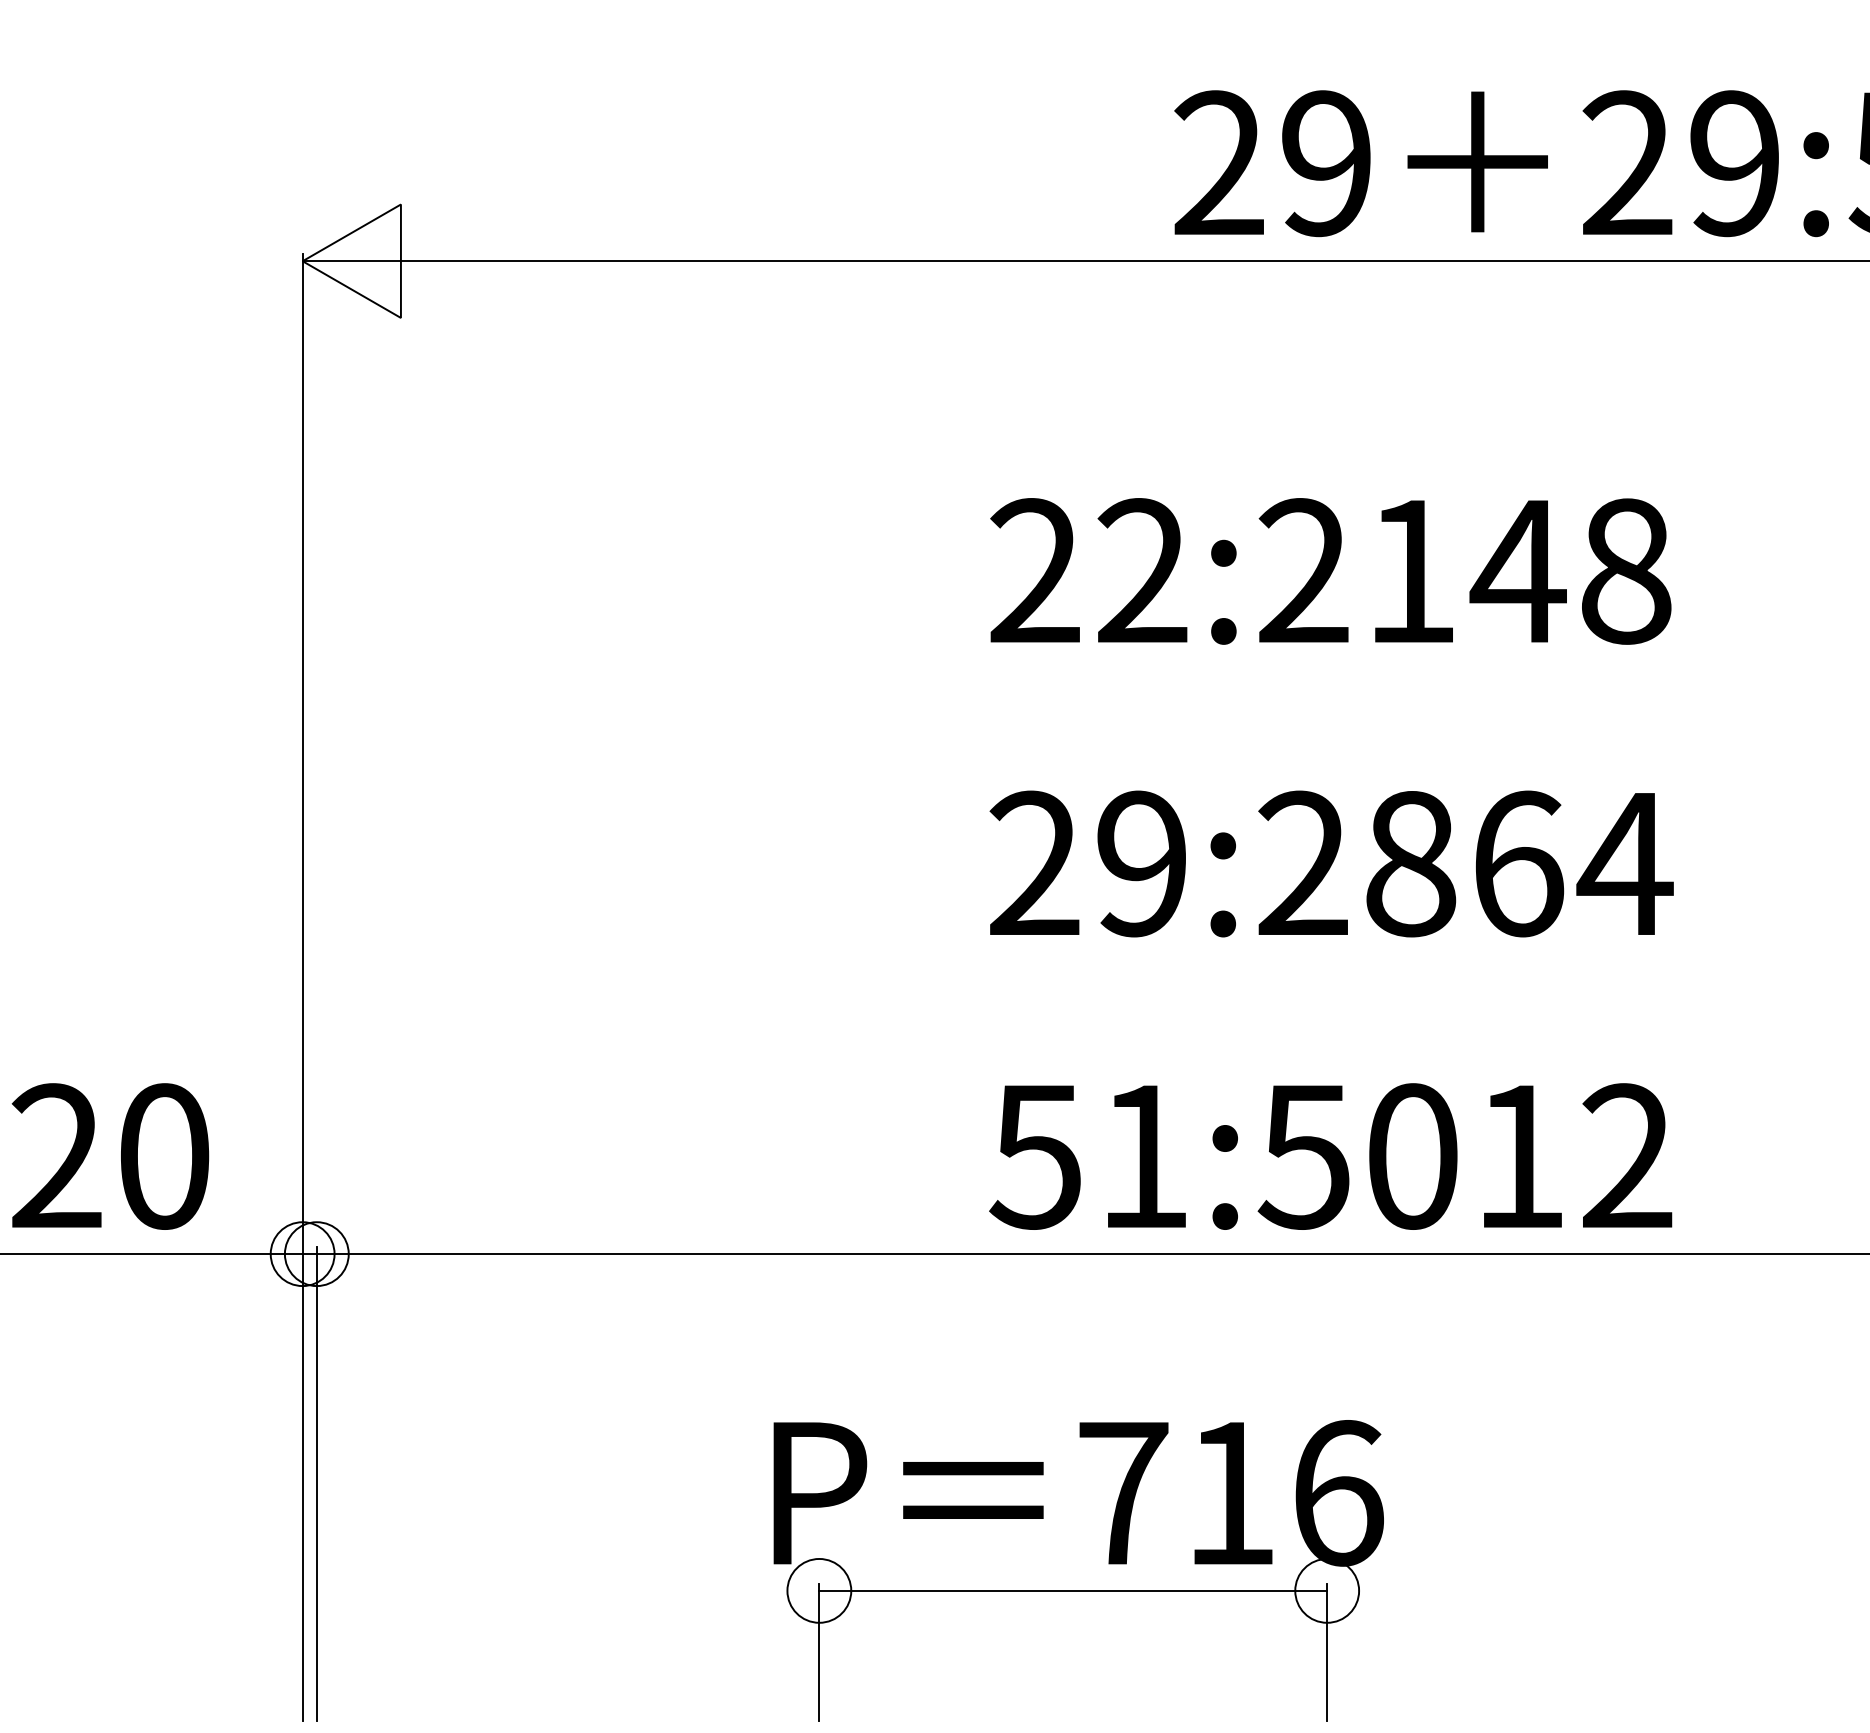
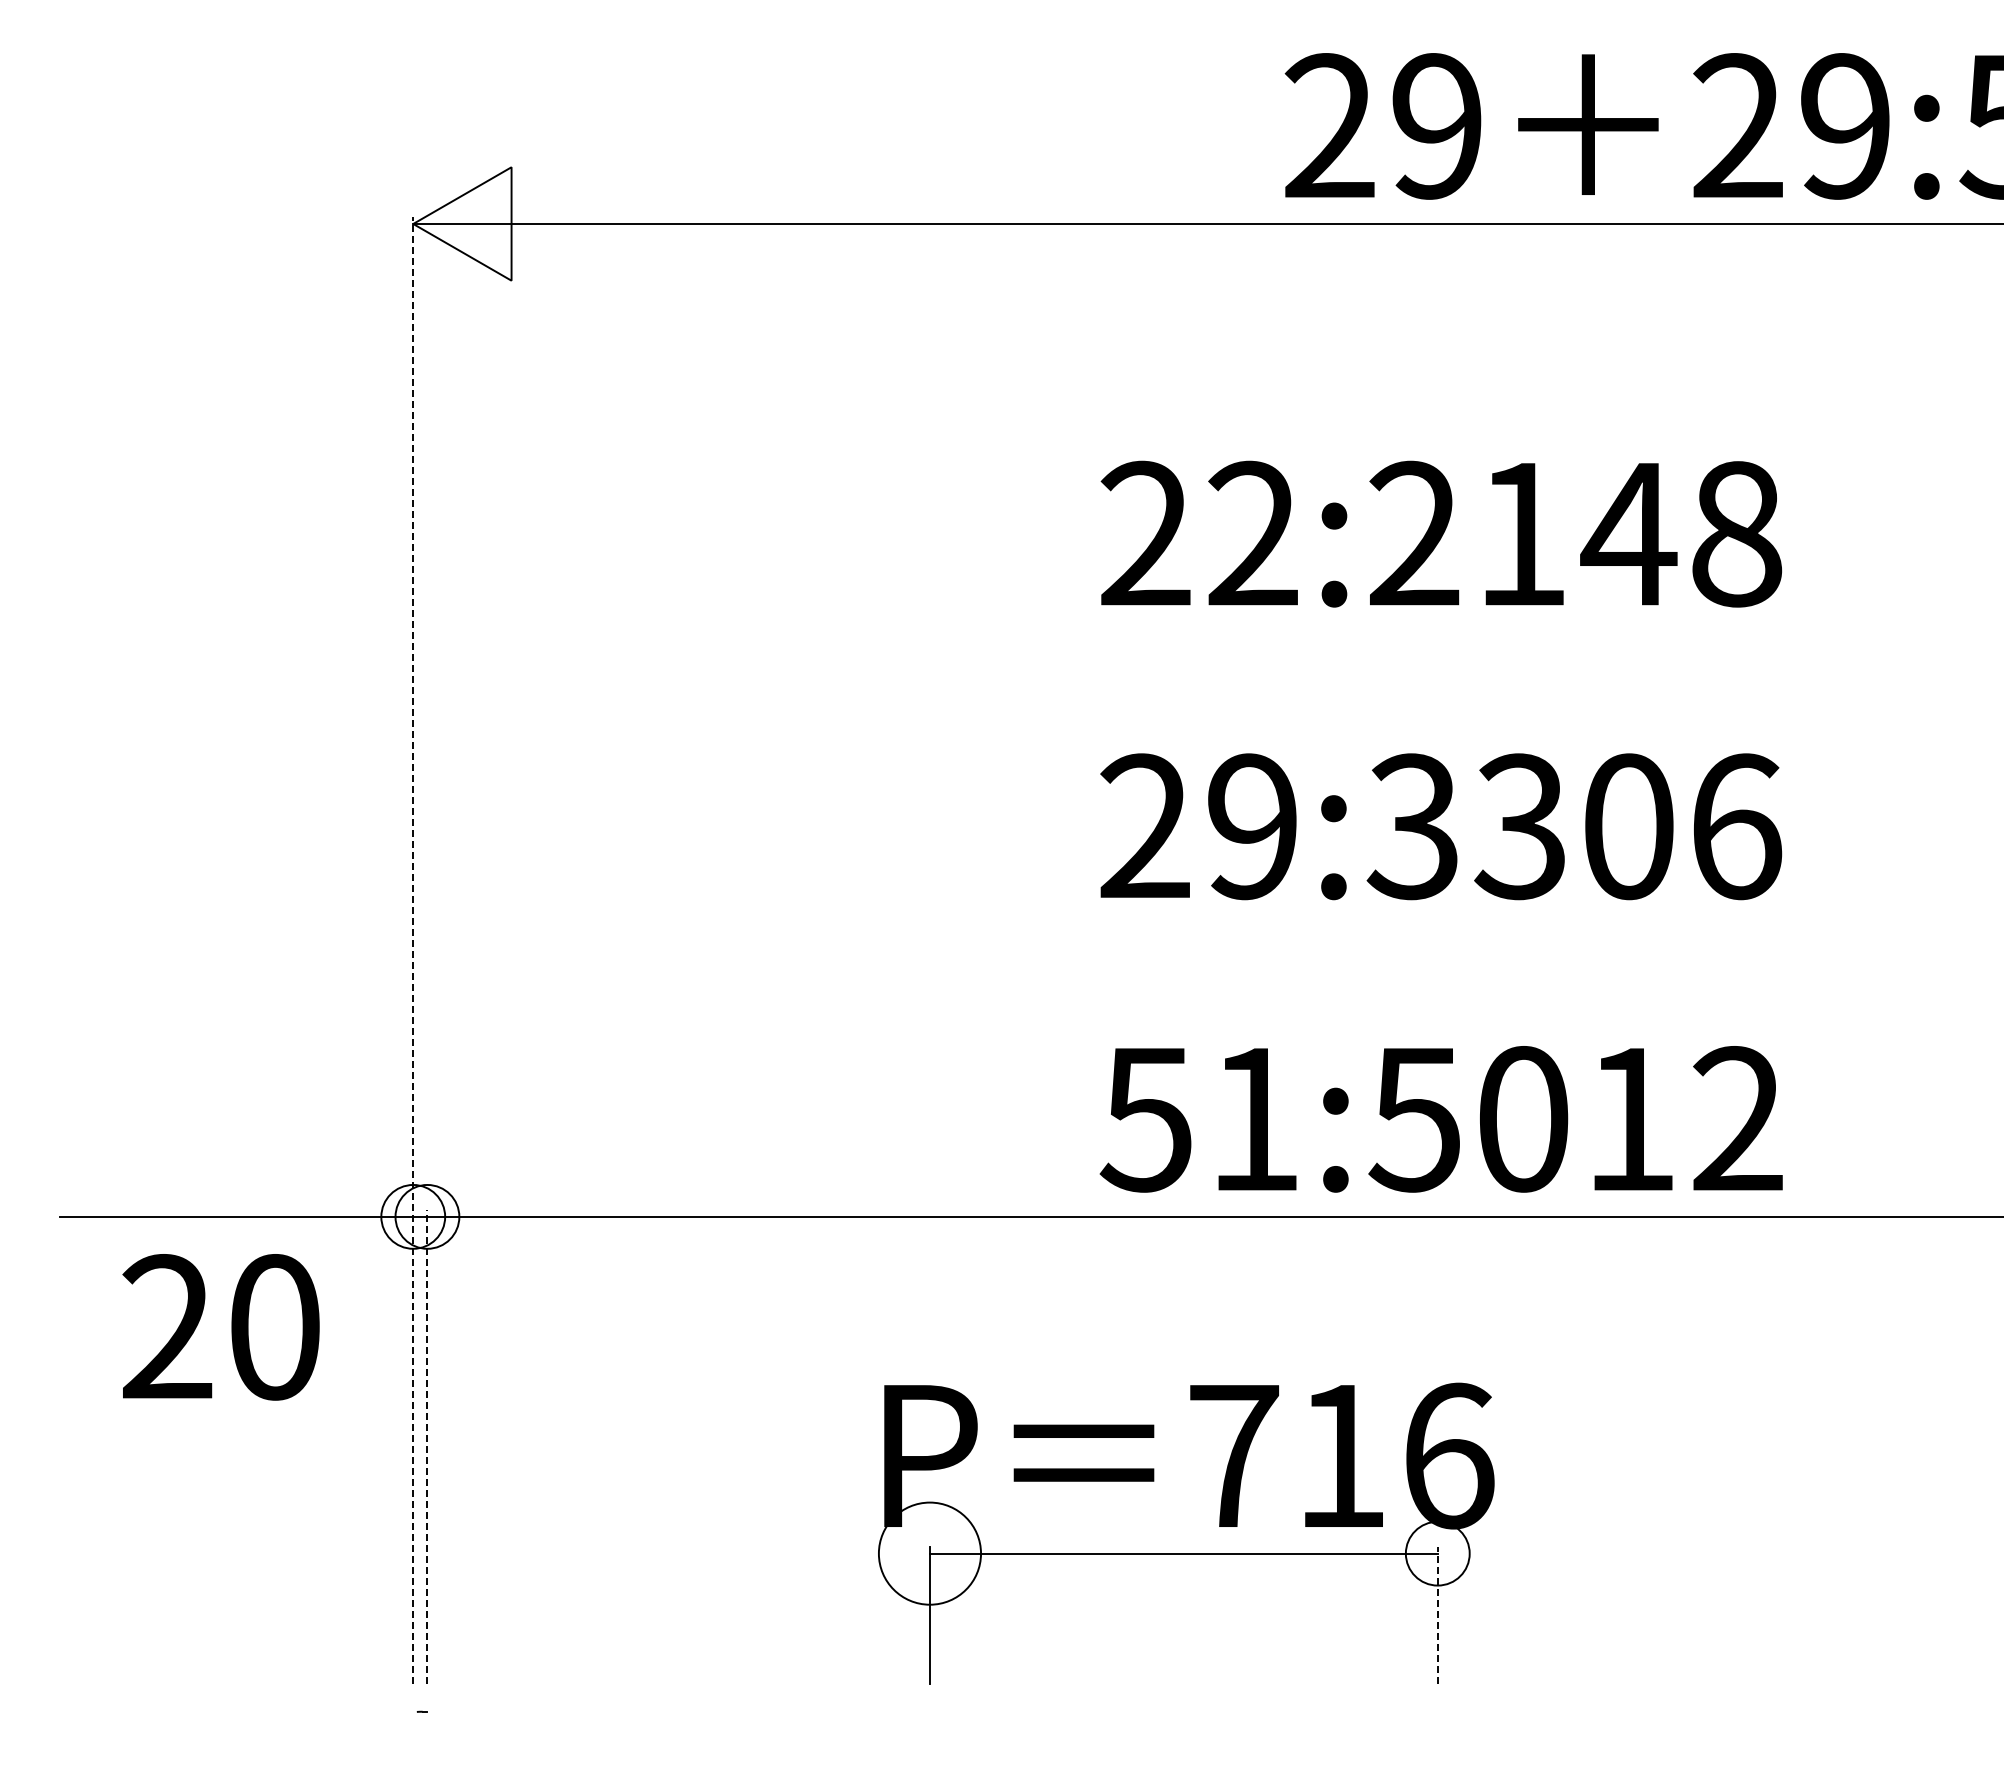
text: (1464, 863) -> (1575, 826), 29:2864 -> 29:3306
line: (302, 986) -> (413, 949), solid -> dashed
text: (109, 1156) -> (220, 1327), moved
line: (316, 1483) -> (427, 1446), solid -> dashed
circle: (818, 1590) -> (929, 1553), size x1.6
line: (1326, 1652) -> (1437, 1615), solid -> dashed

